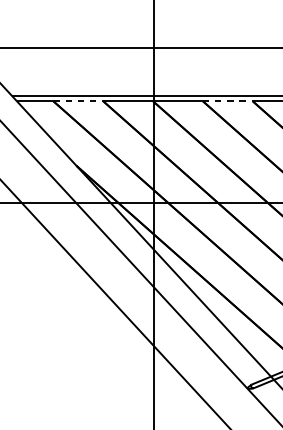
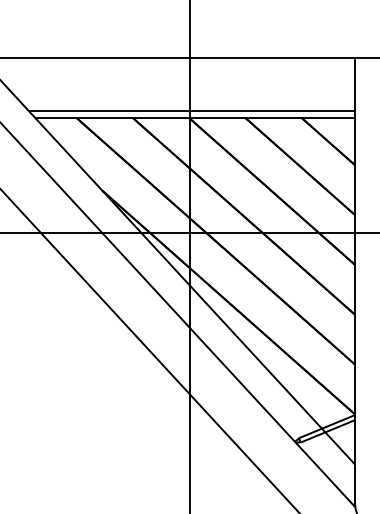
line: (79, 101) -> (105, 117), dashed -> solid
line: (228, 101) -> (273, 117), dashed -> solid

